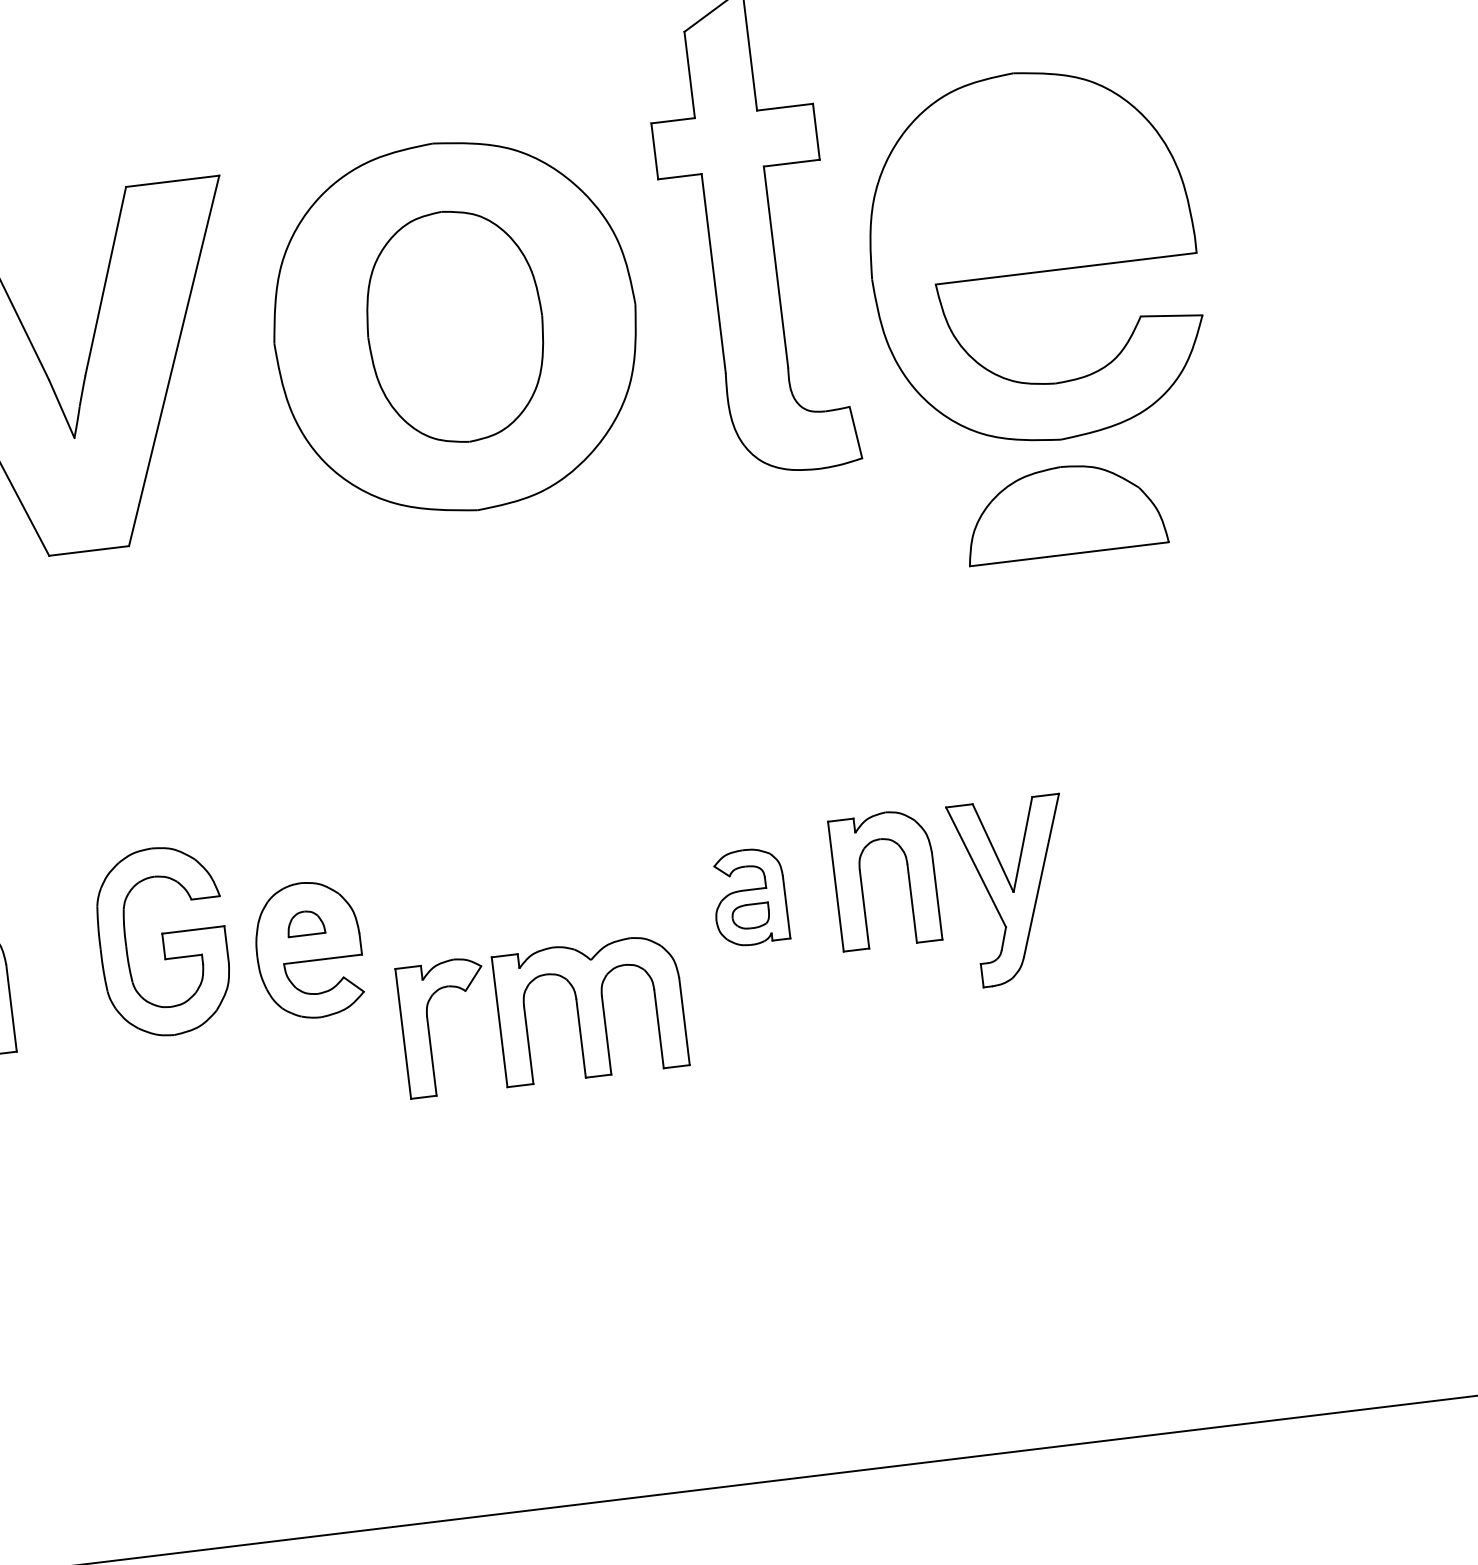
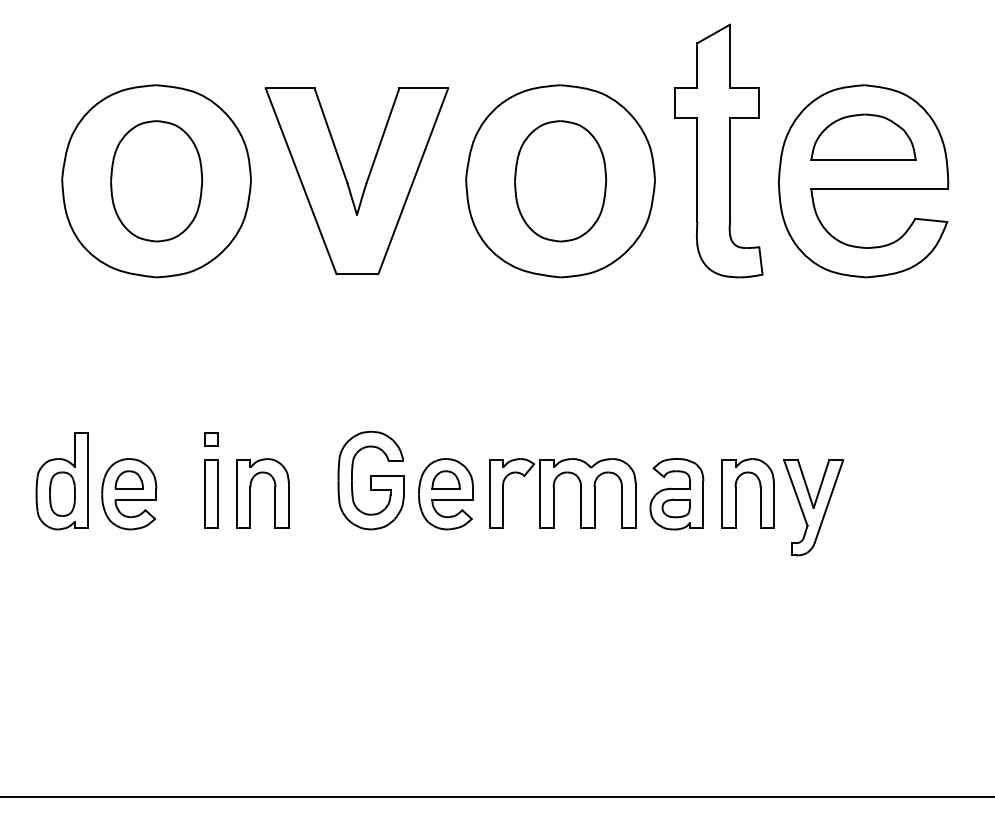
part: (1063, 509) -> (863, 136), moved
part: (748, 897) -> (676, 494), size x1.43
part: (304, 922) -> (445, 479), size x1.43
part: (527, 1017) -> (554, 493), moved

